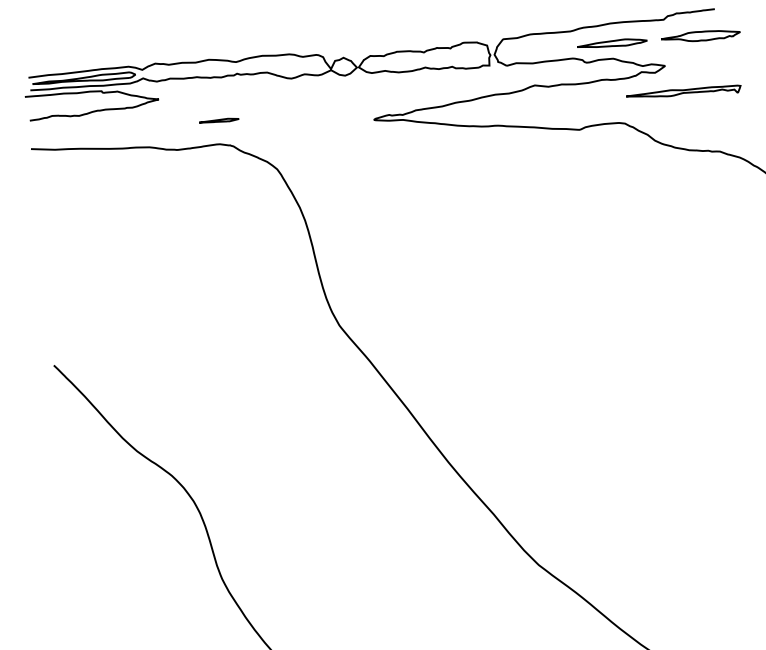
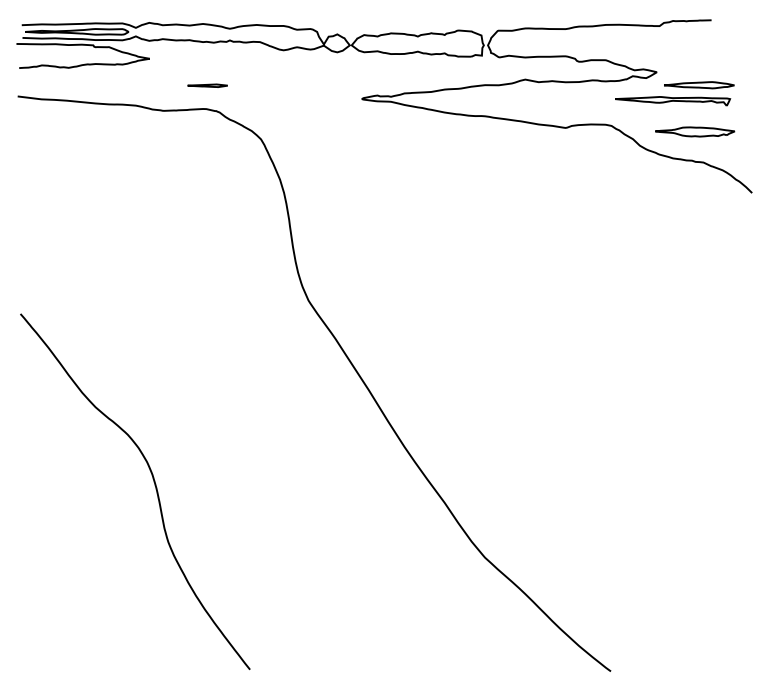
part: (701, 35) -> (695, 131), moved
part: (612, 43) -> (699, 85), moved

